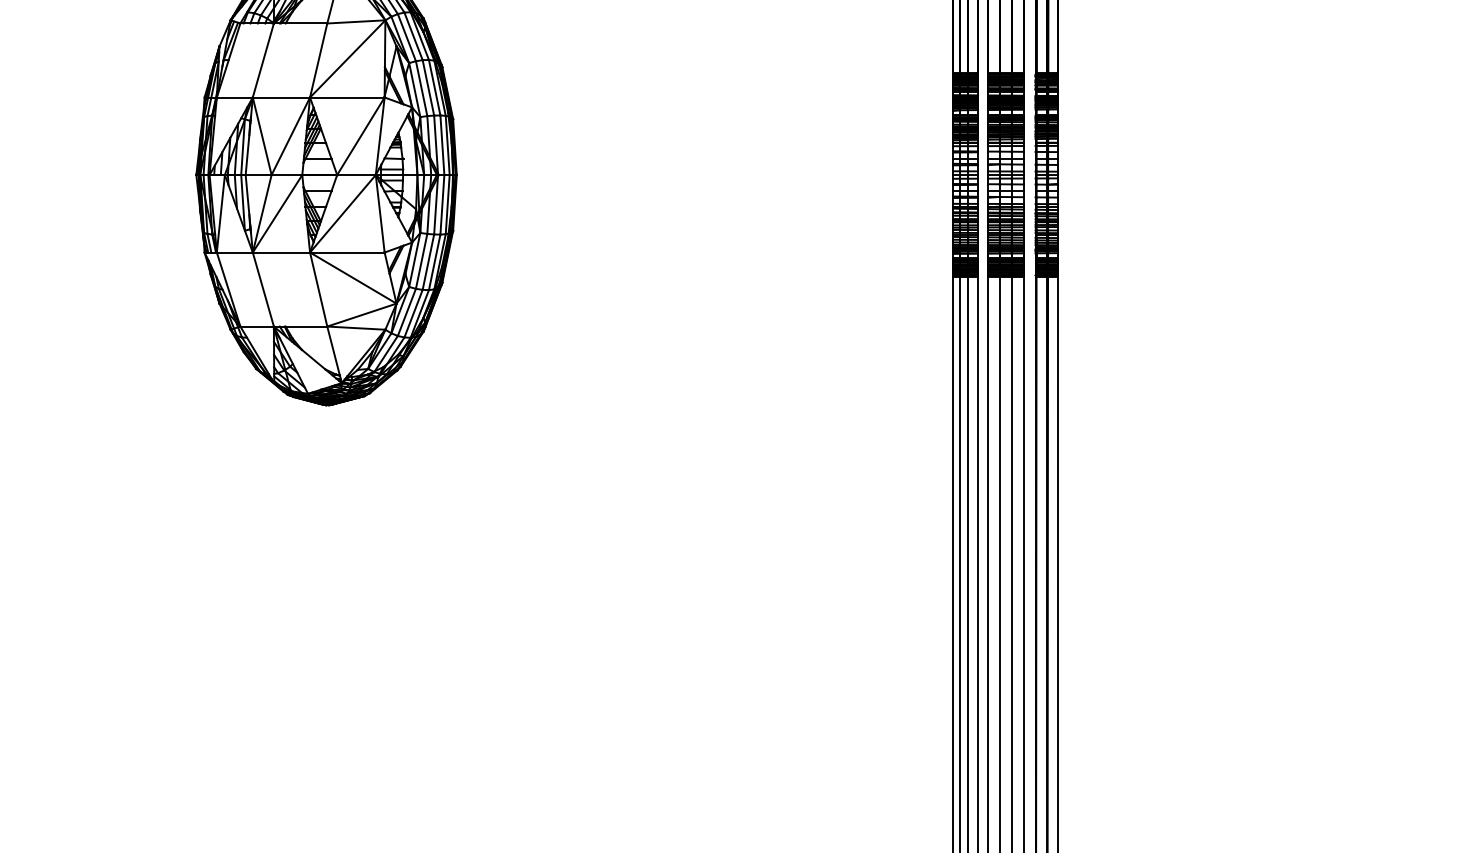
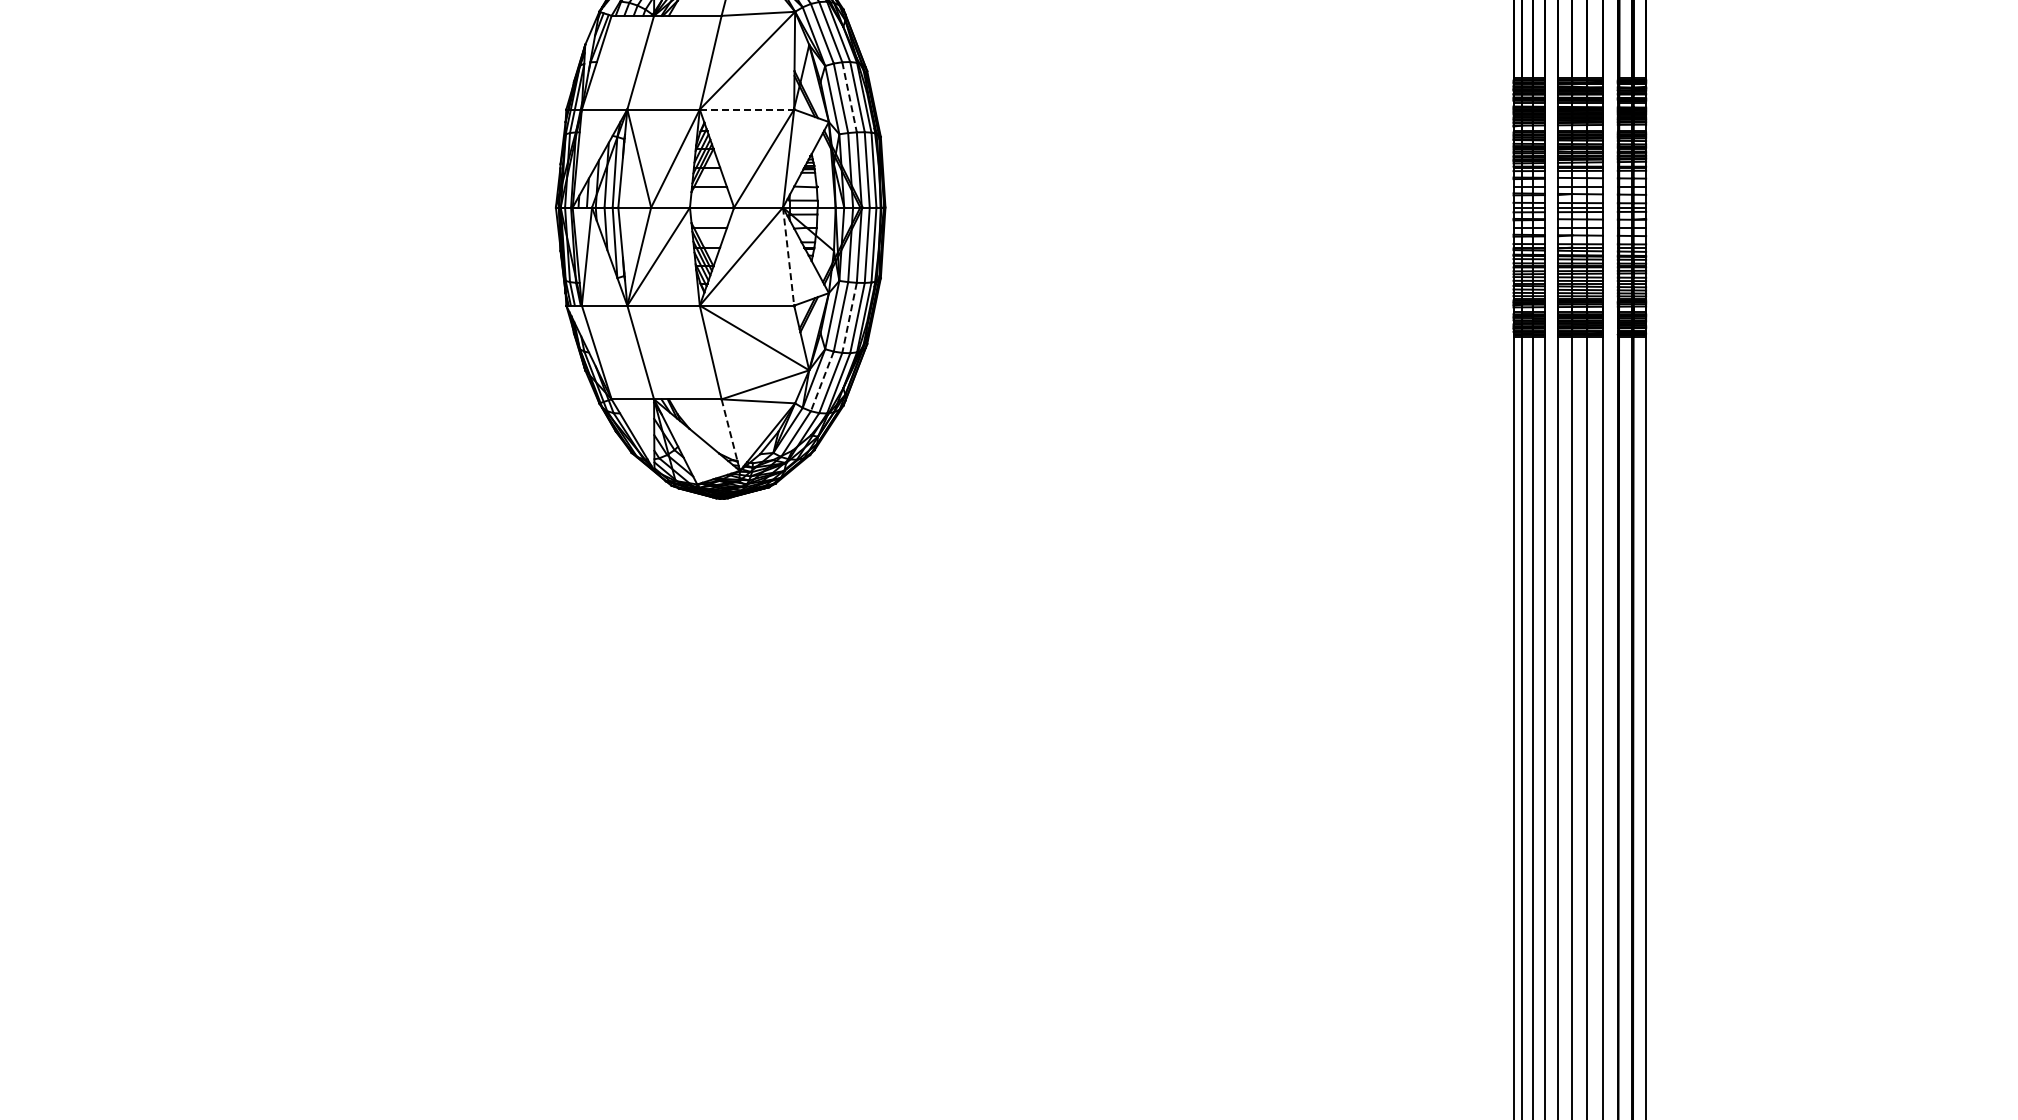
line: (428, 88) -> (849, 97), solid -> dashed
line: (347, 97) -> (747, 109), solid -> dashed
line: (380, 214) -> (788, 257), solid -> dashed
line: (428, 261) -> (849, 317), solid -> dashed
line: (407, 312) -> (822, 381), solid -> dashed
line: (333, 351) -> (729, 430), solid -> dashed

